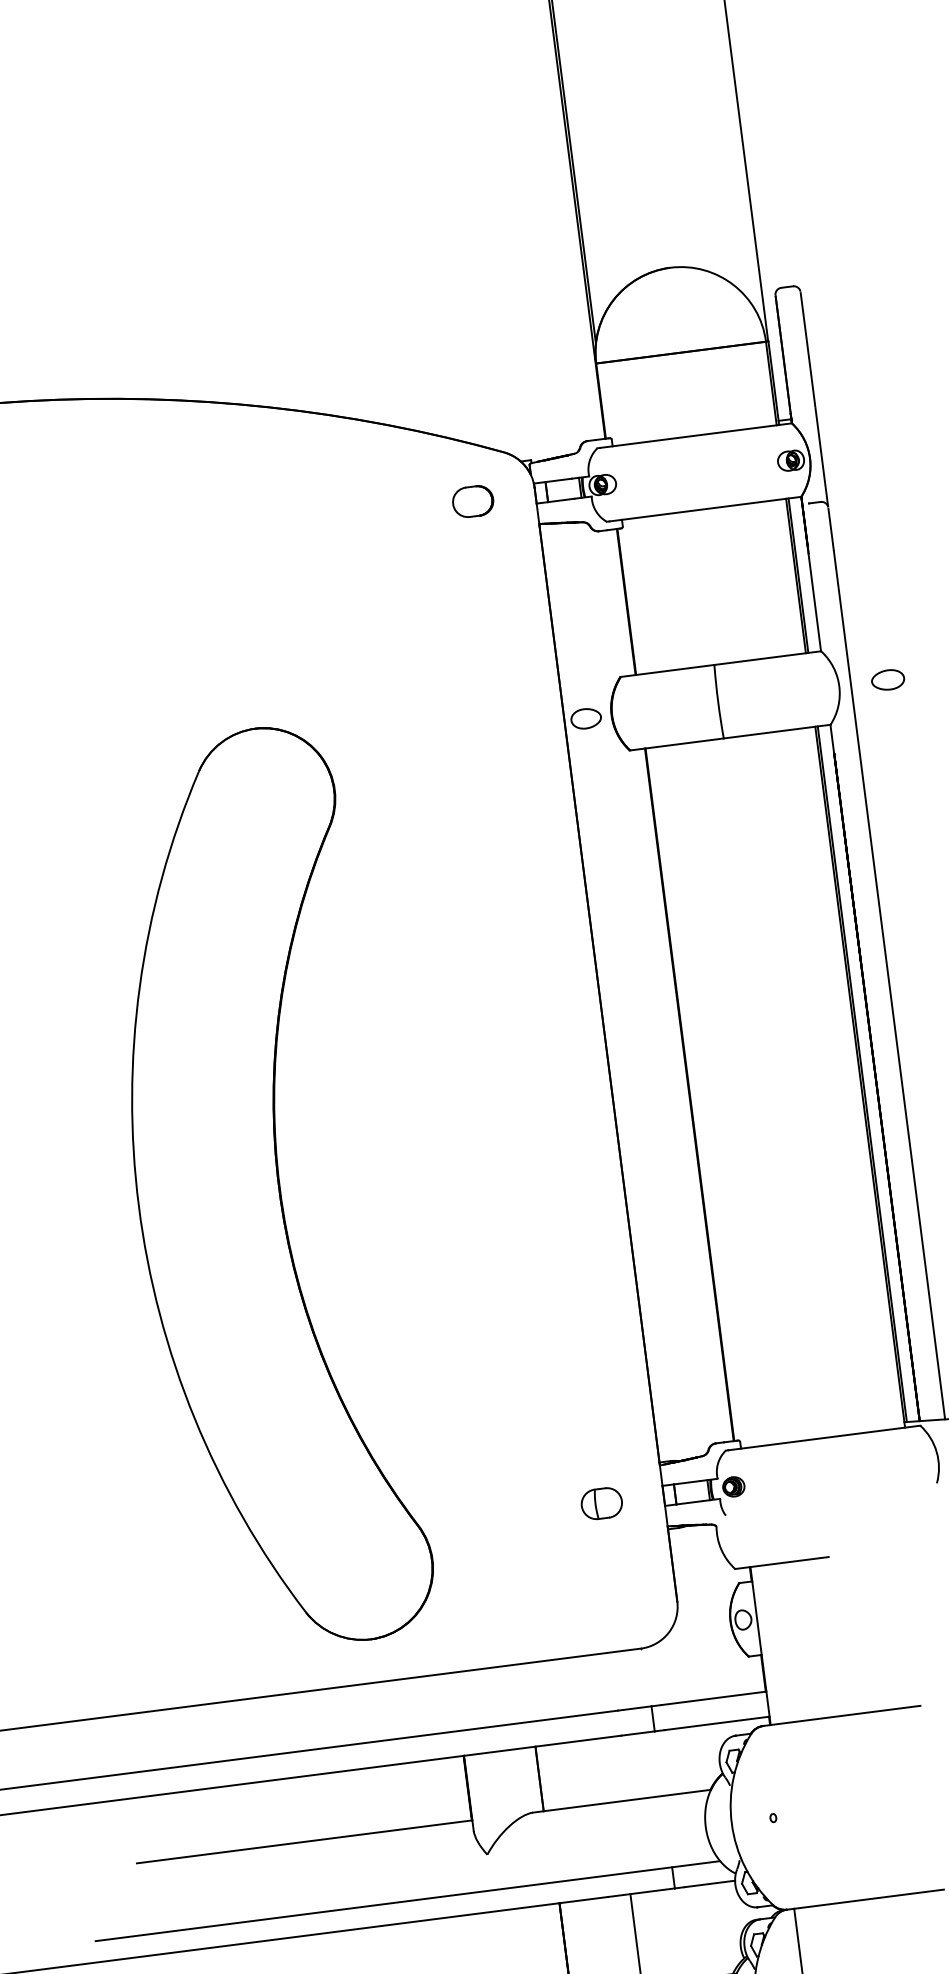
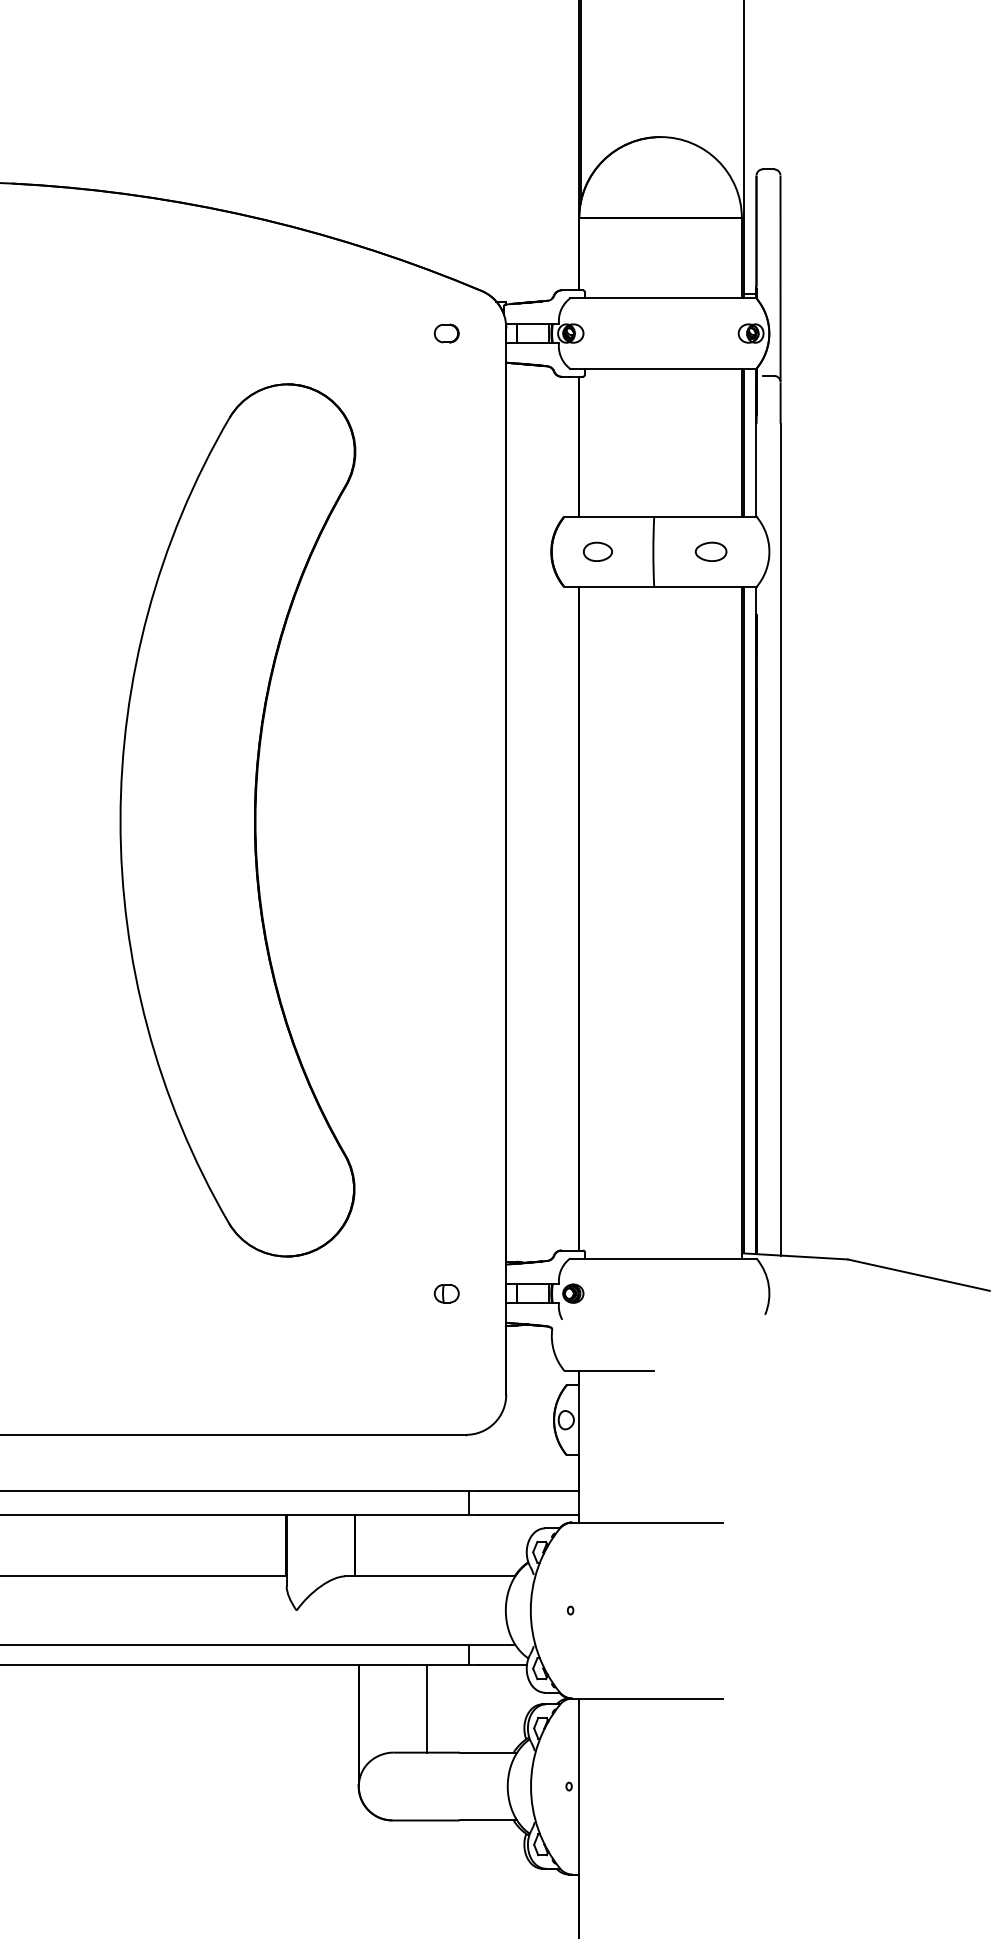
part: (473, 501) -> (446, 333), size x0.62
part: (887, 679) -> (710, 551), moved
part: (585, 718) -> (597, 551), moved
part: (261, 1190) -> (237, 820), moved
part: (601, 1503) -> (446, 1293), size x0.62

